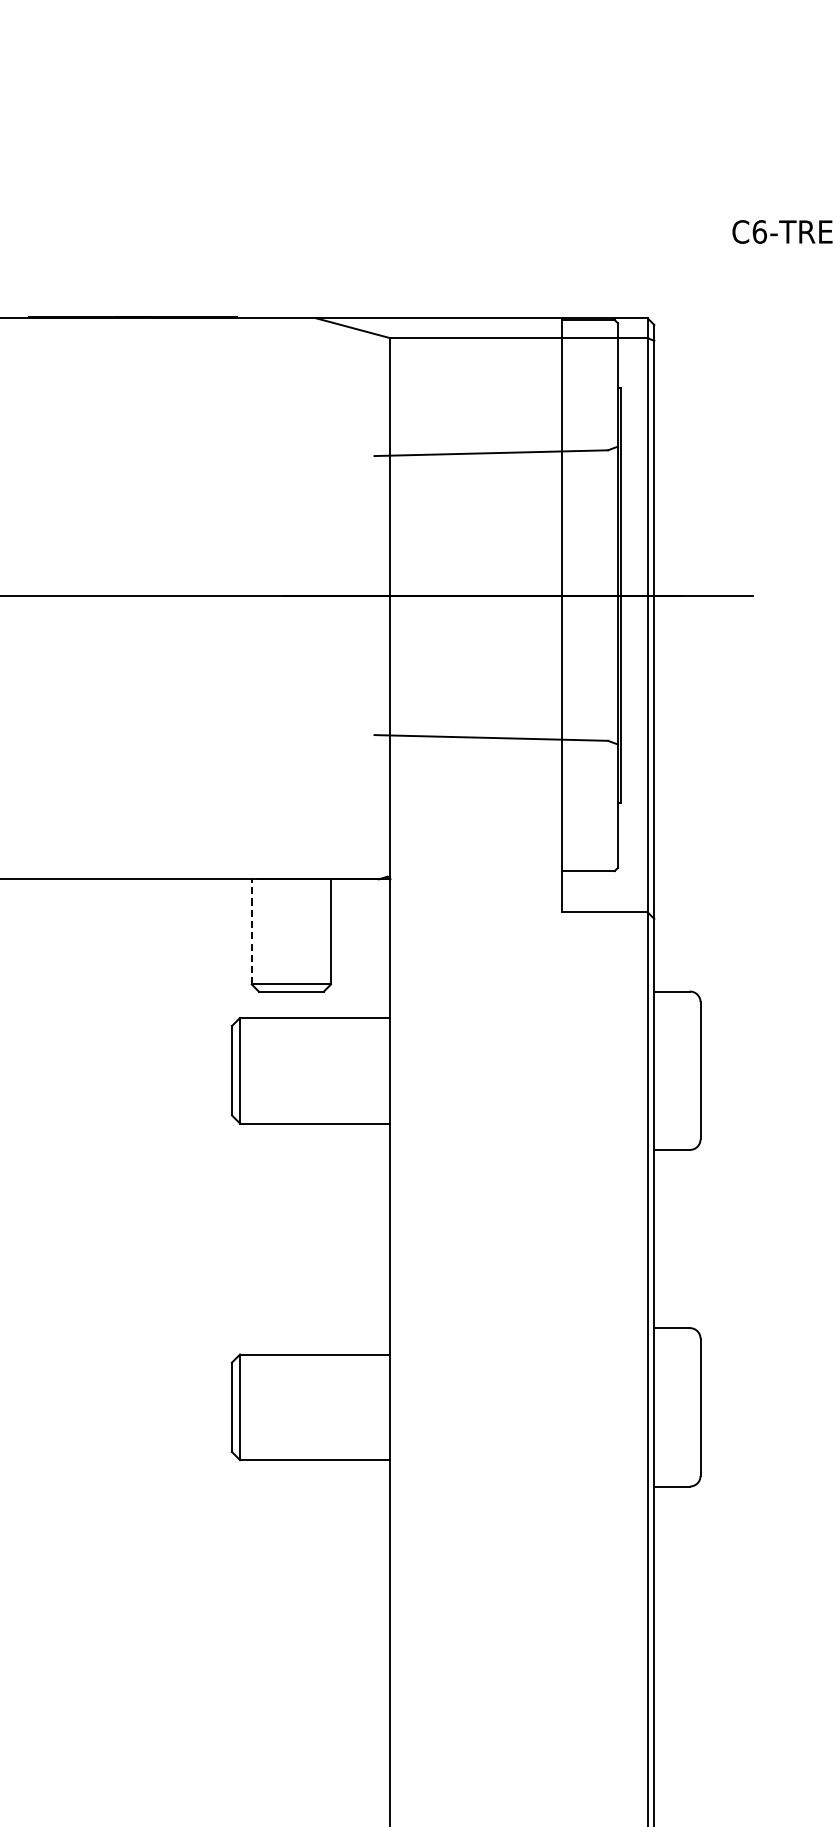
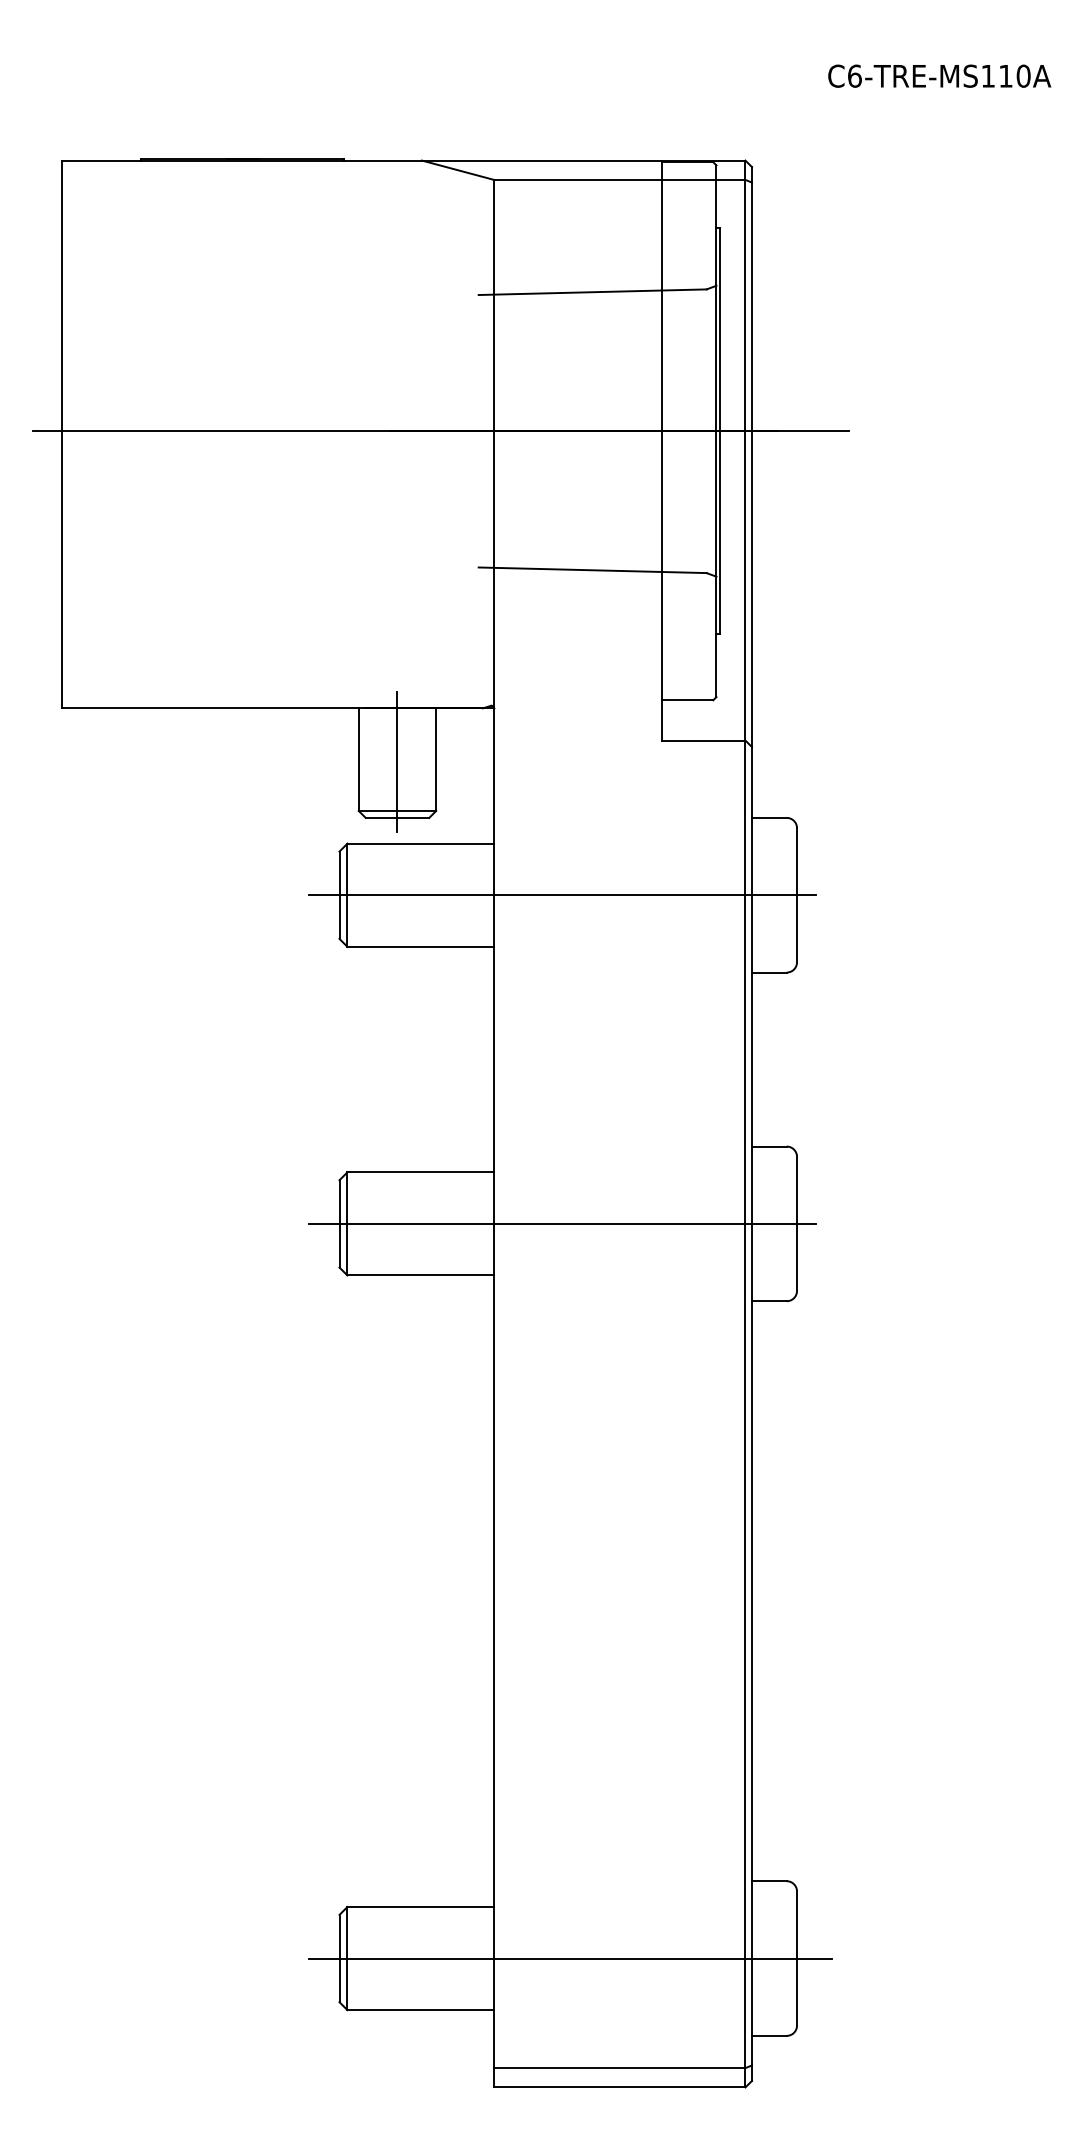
line: (251, 931) -> (358, 759), dashed -> solid
line: (291, 934) -> (397, 762), added
line: (460, 1071) -> (562, 895), added
line: (460, 1406) -> (562, 1223), added

